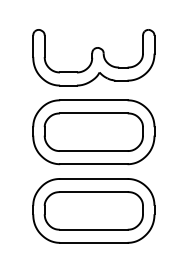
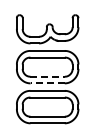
line: (95, 150) -> (48, 76), solid -> dashed
line: (93, 164) -> (47, 83), solid -> dashed

